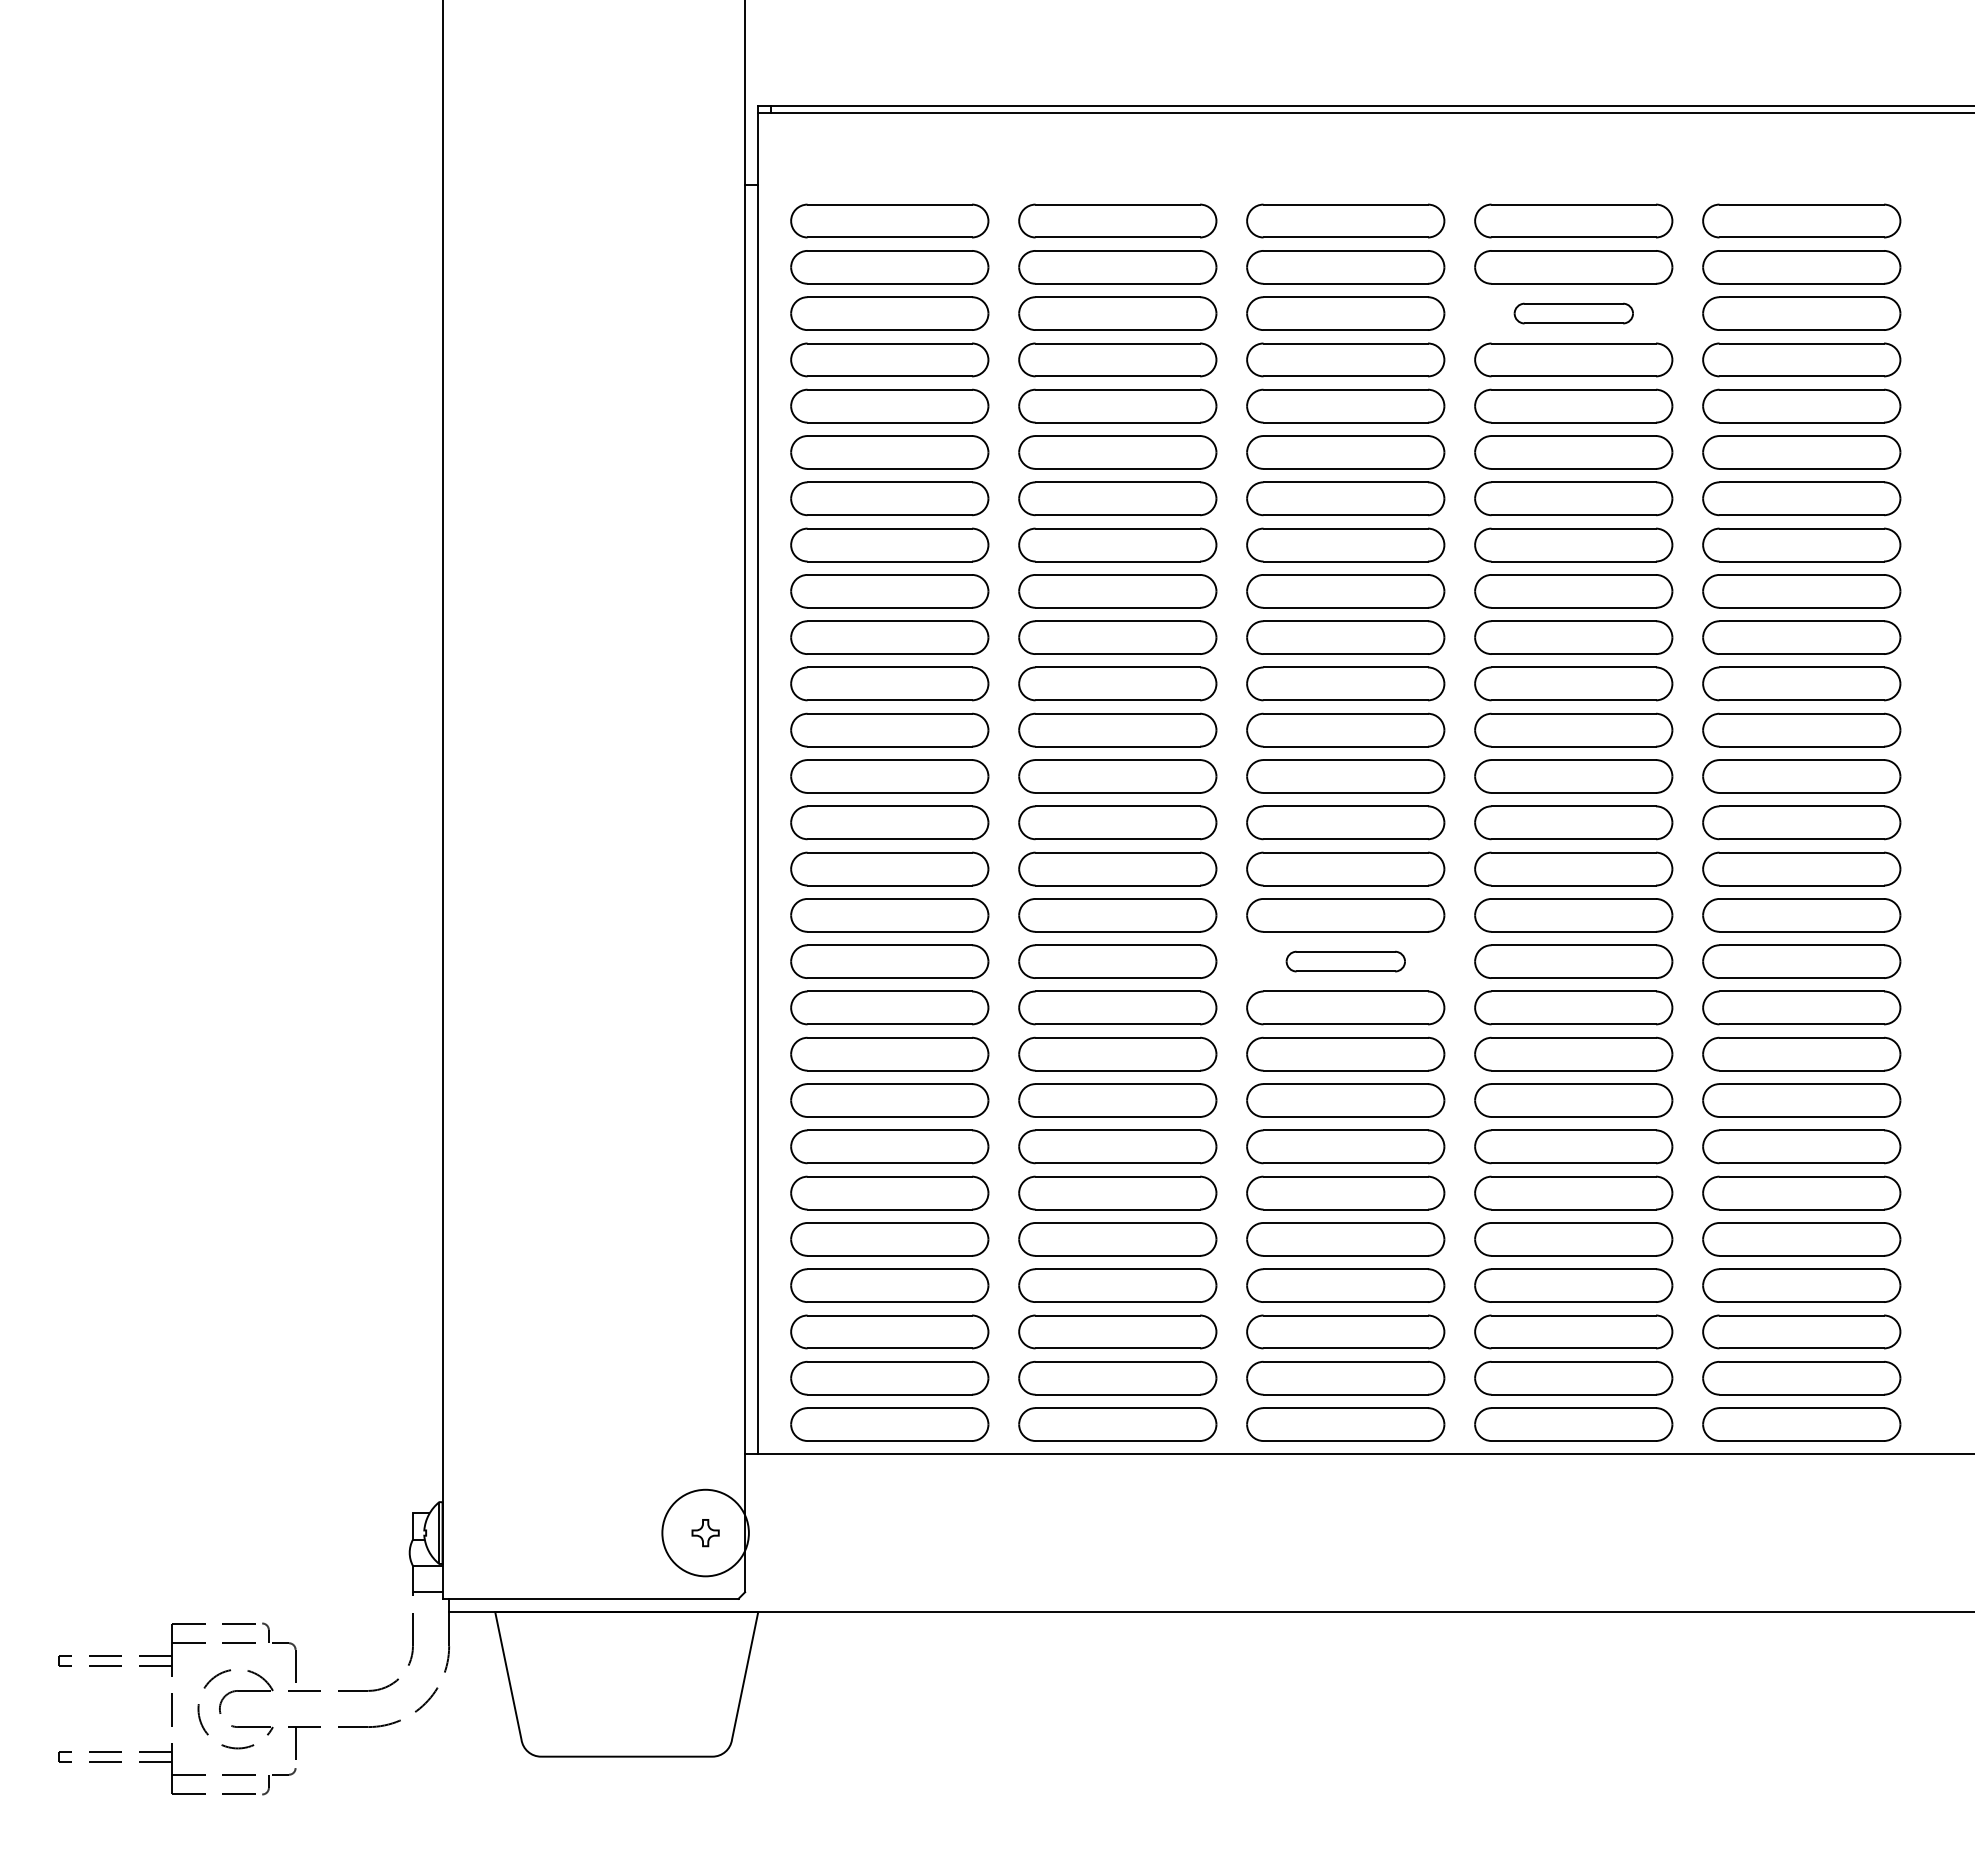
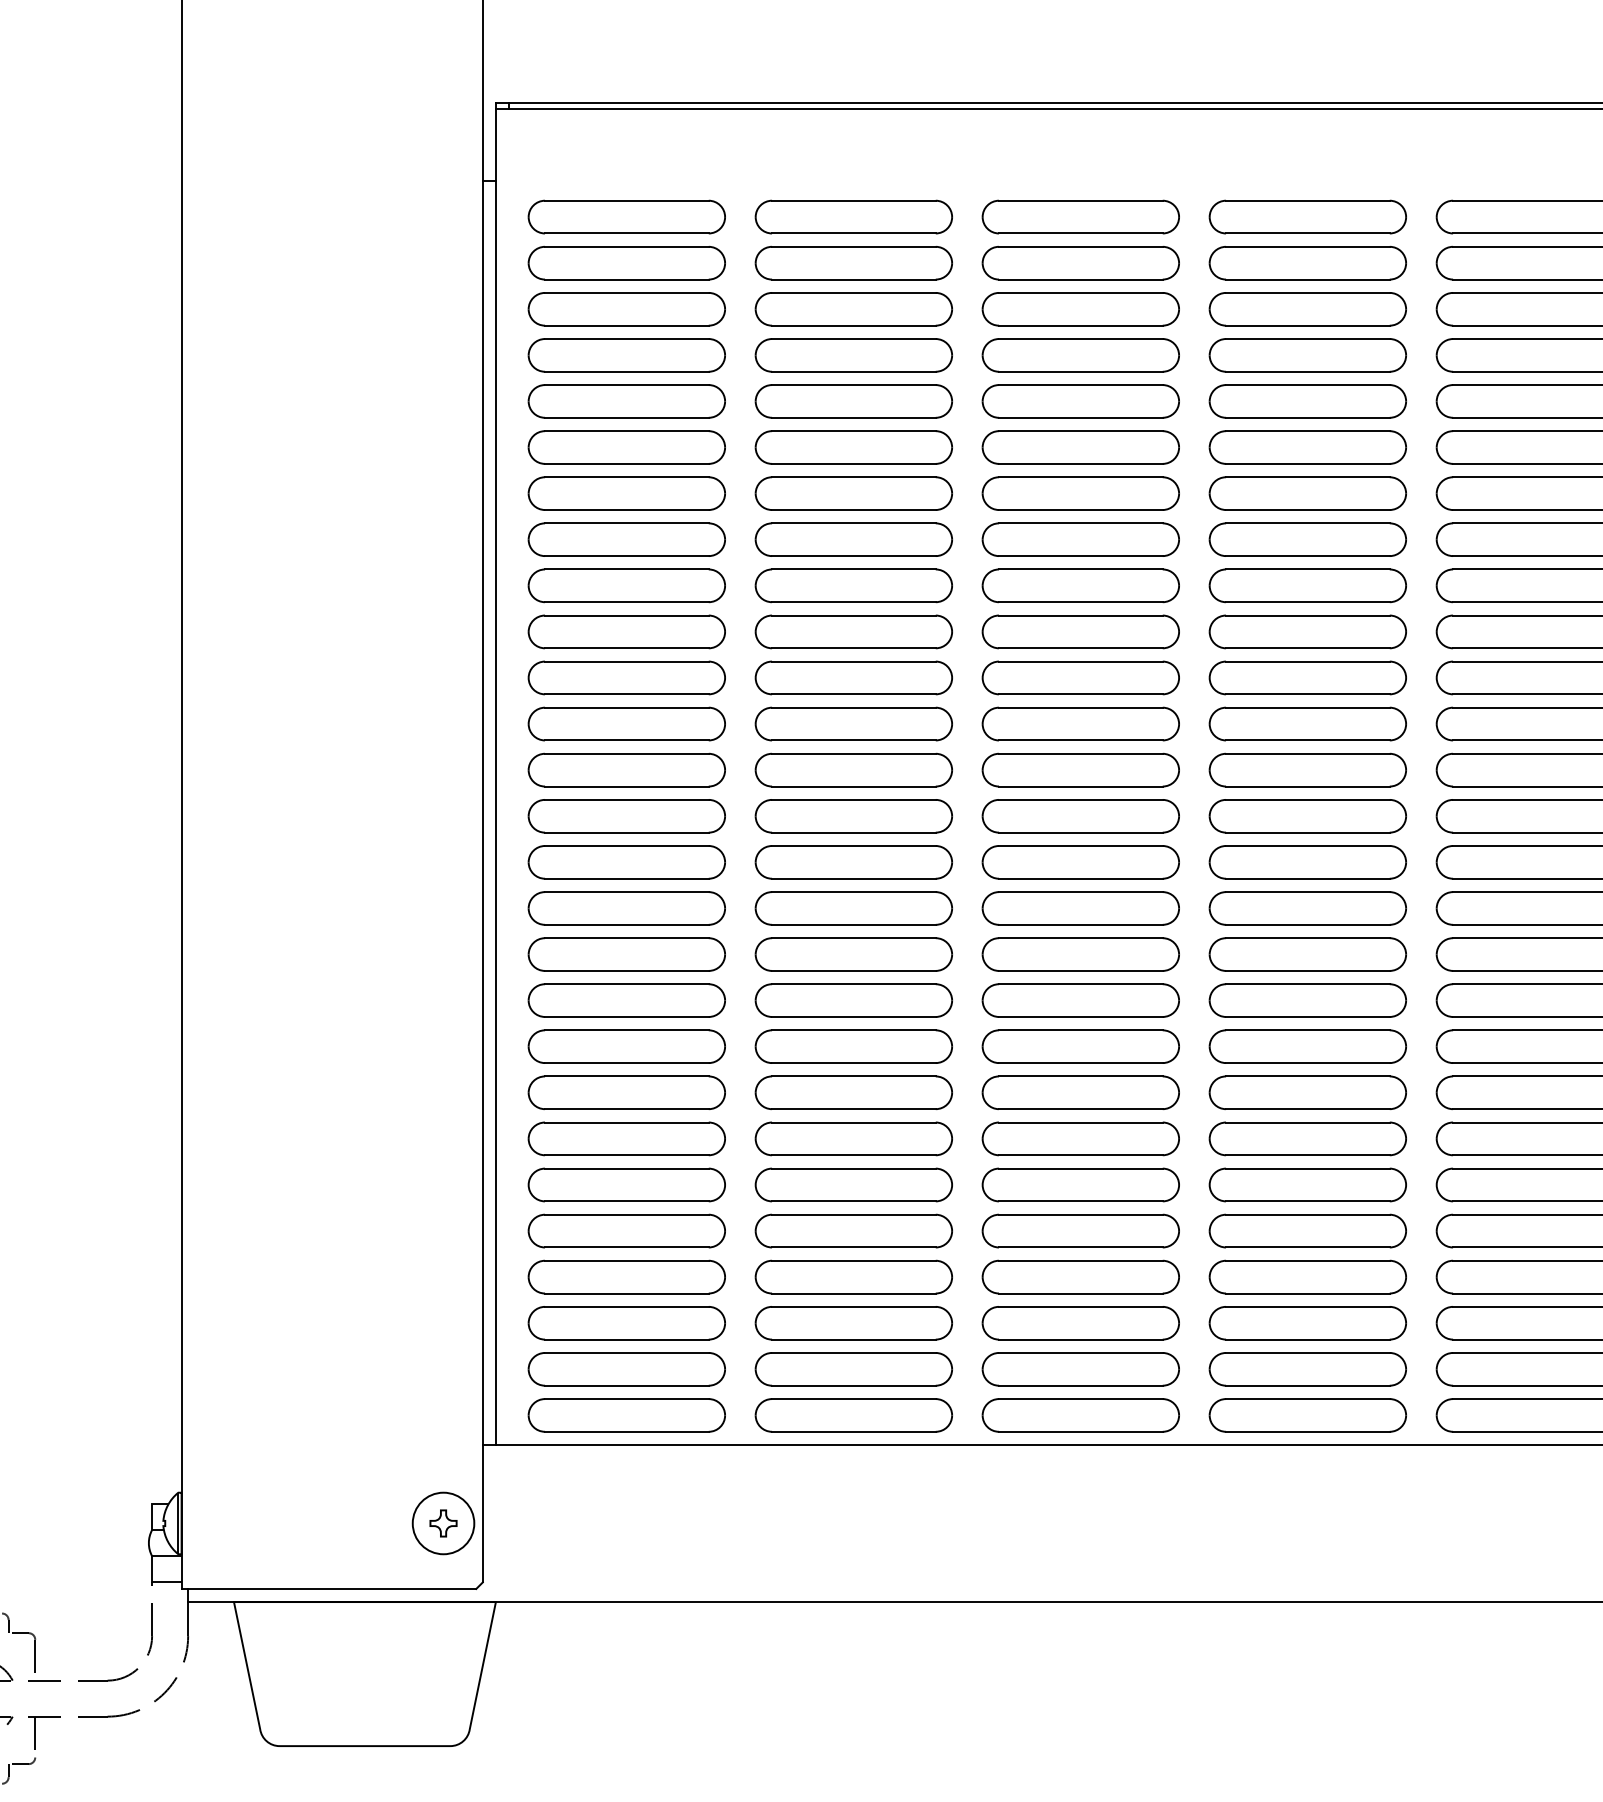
part: (1573, 313) -> (1307, 309), size x1.67
part: (1345, 961) -> (1080, 954), size x1.67
circle: (705, 1532) -> (443, 1522), size x0.71

